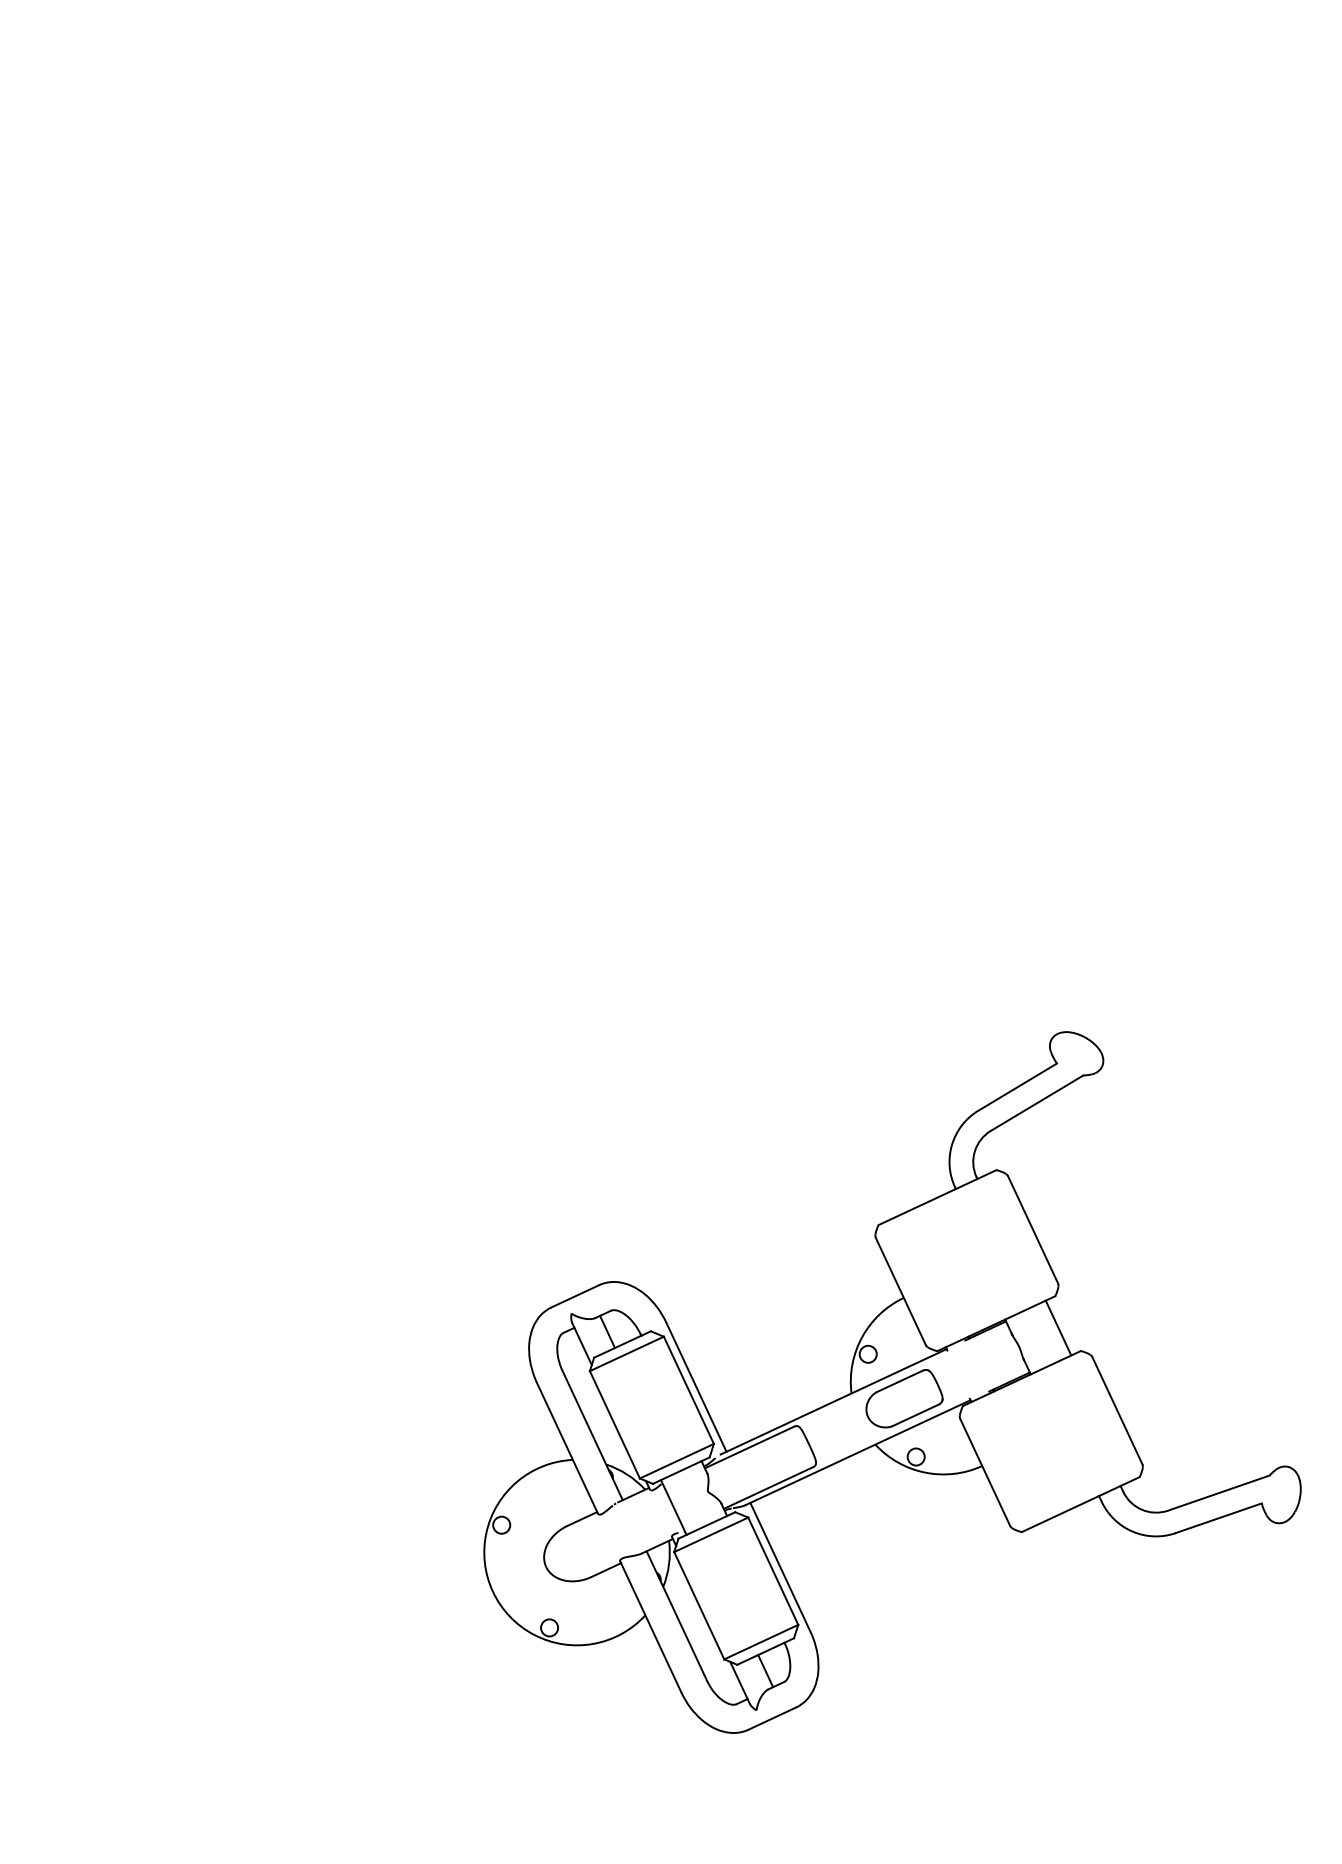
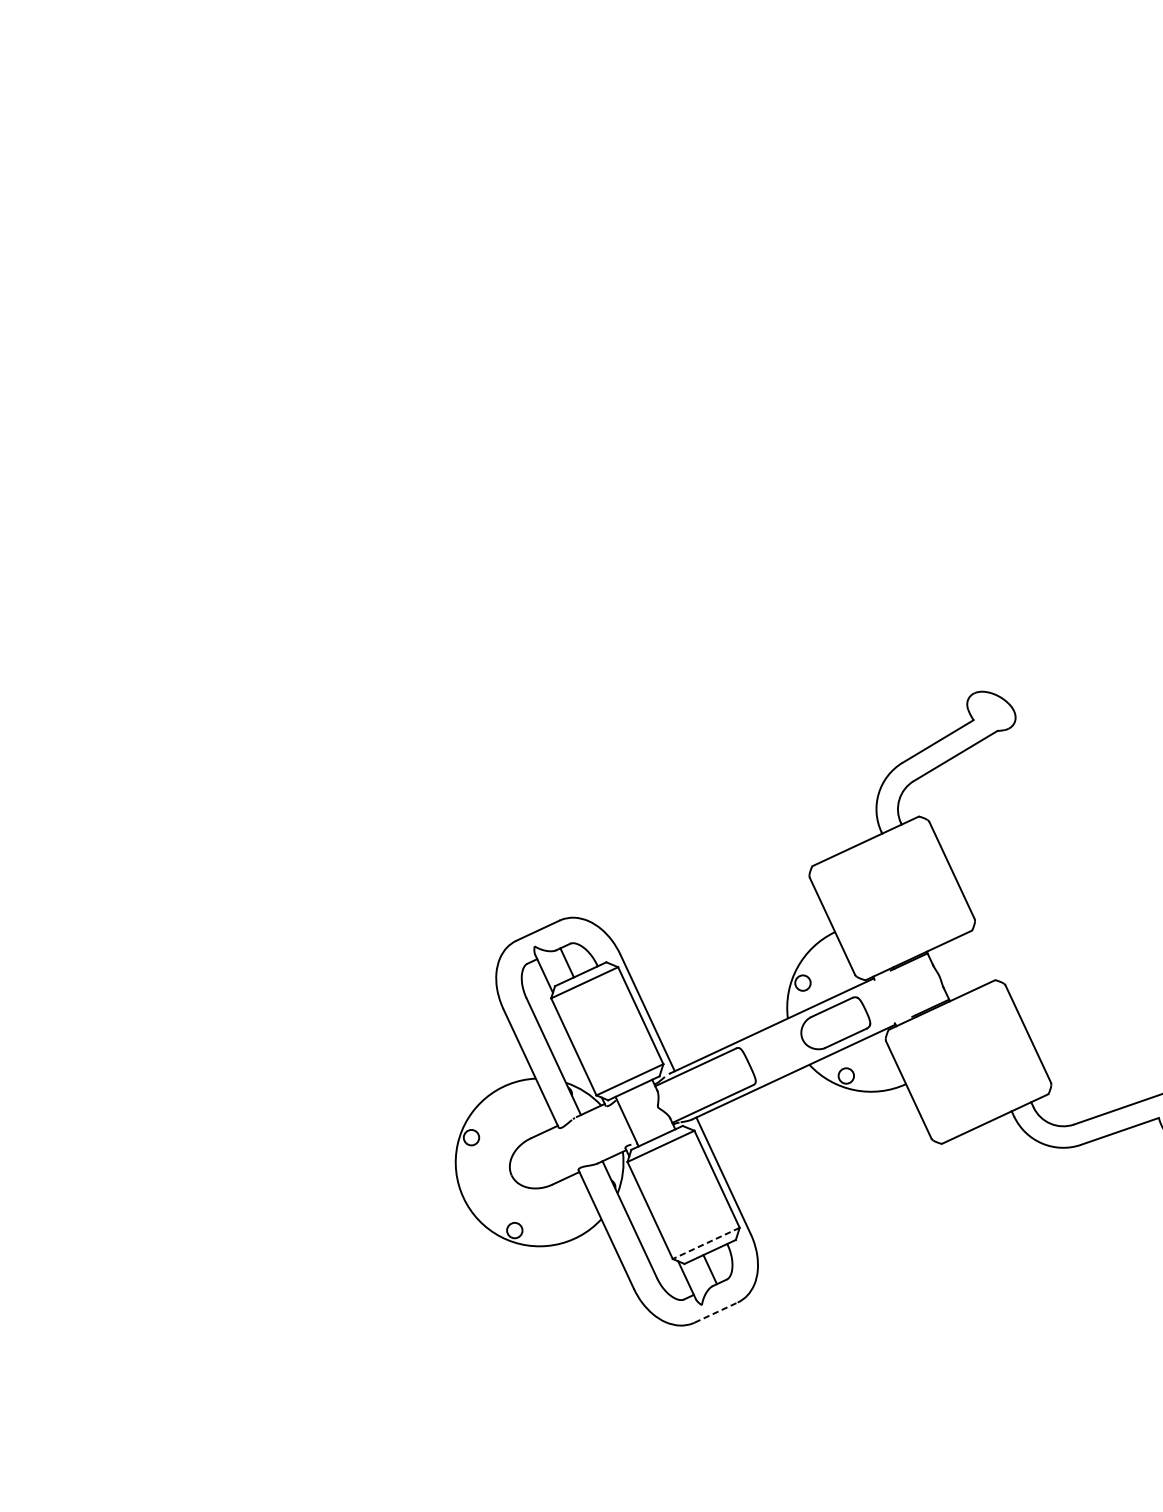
line: (1058, 1327) -> (975, 958), removed
line: (761, 1642) -> (706, 1243), solid -> dashed
line: (772, 1718) -> (716, 1312), solid -> dashed

